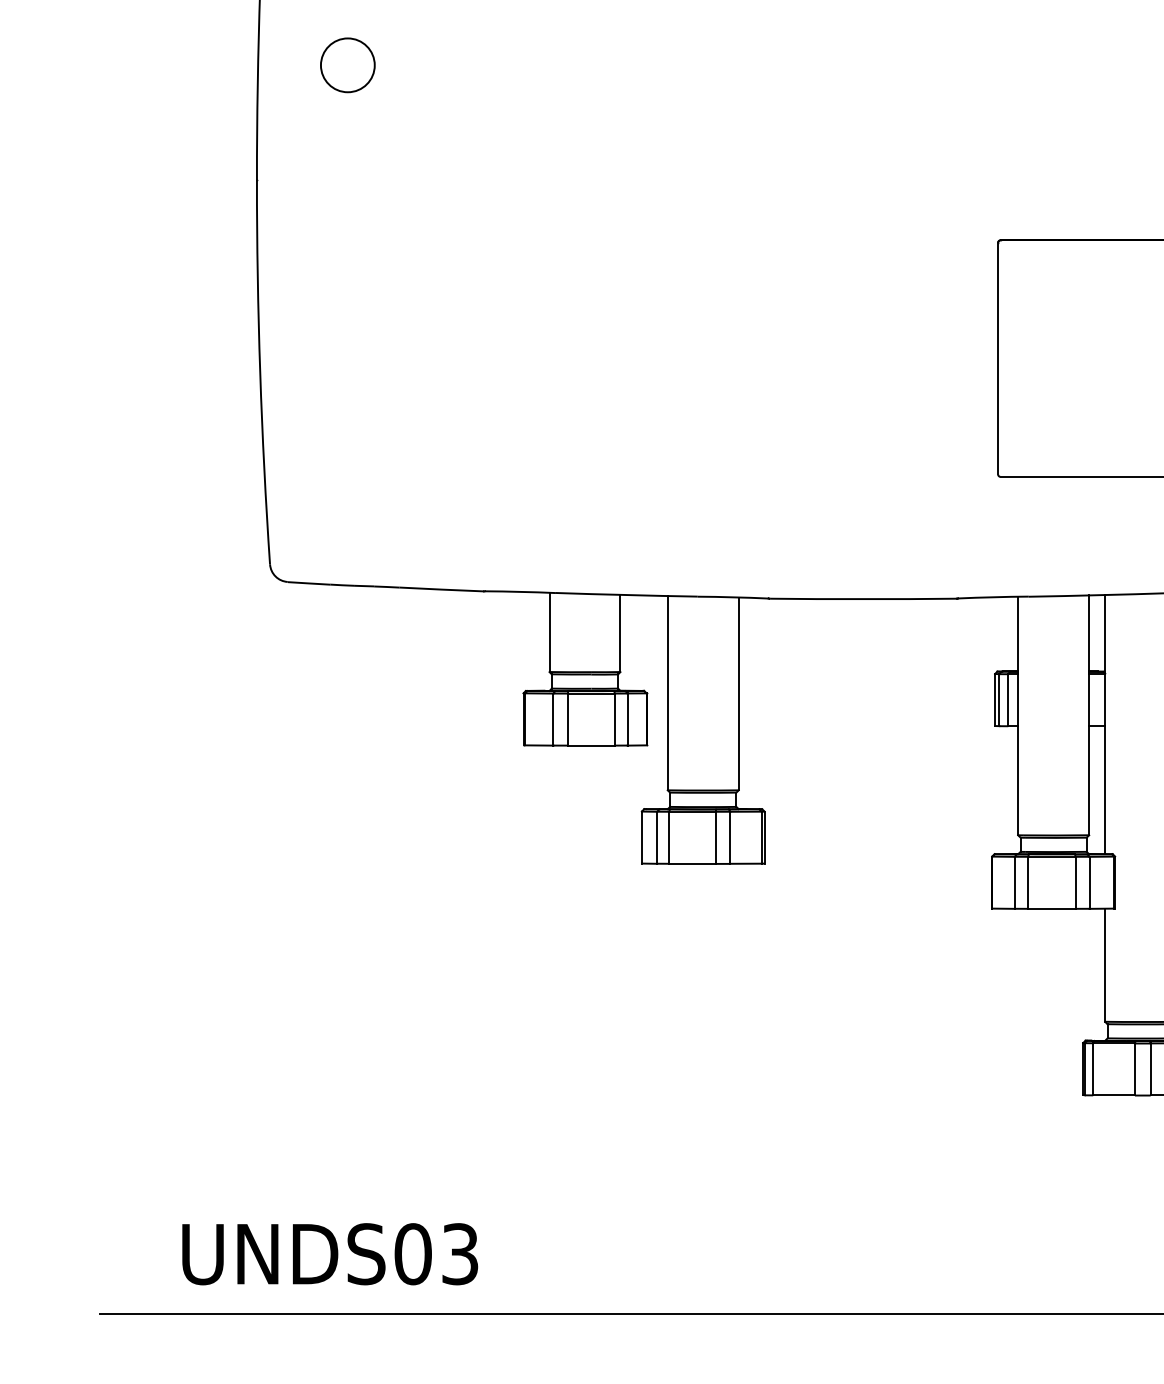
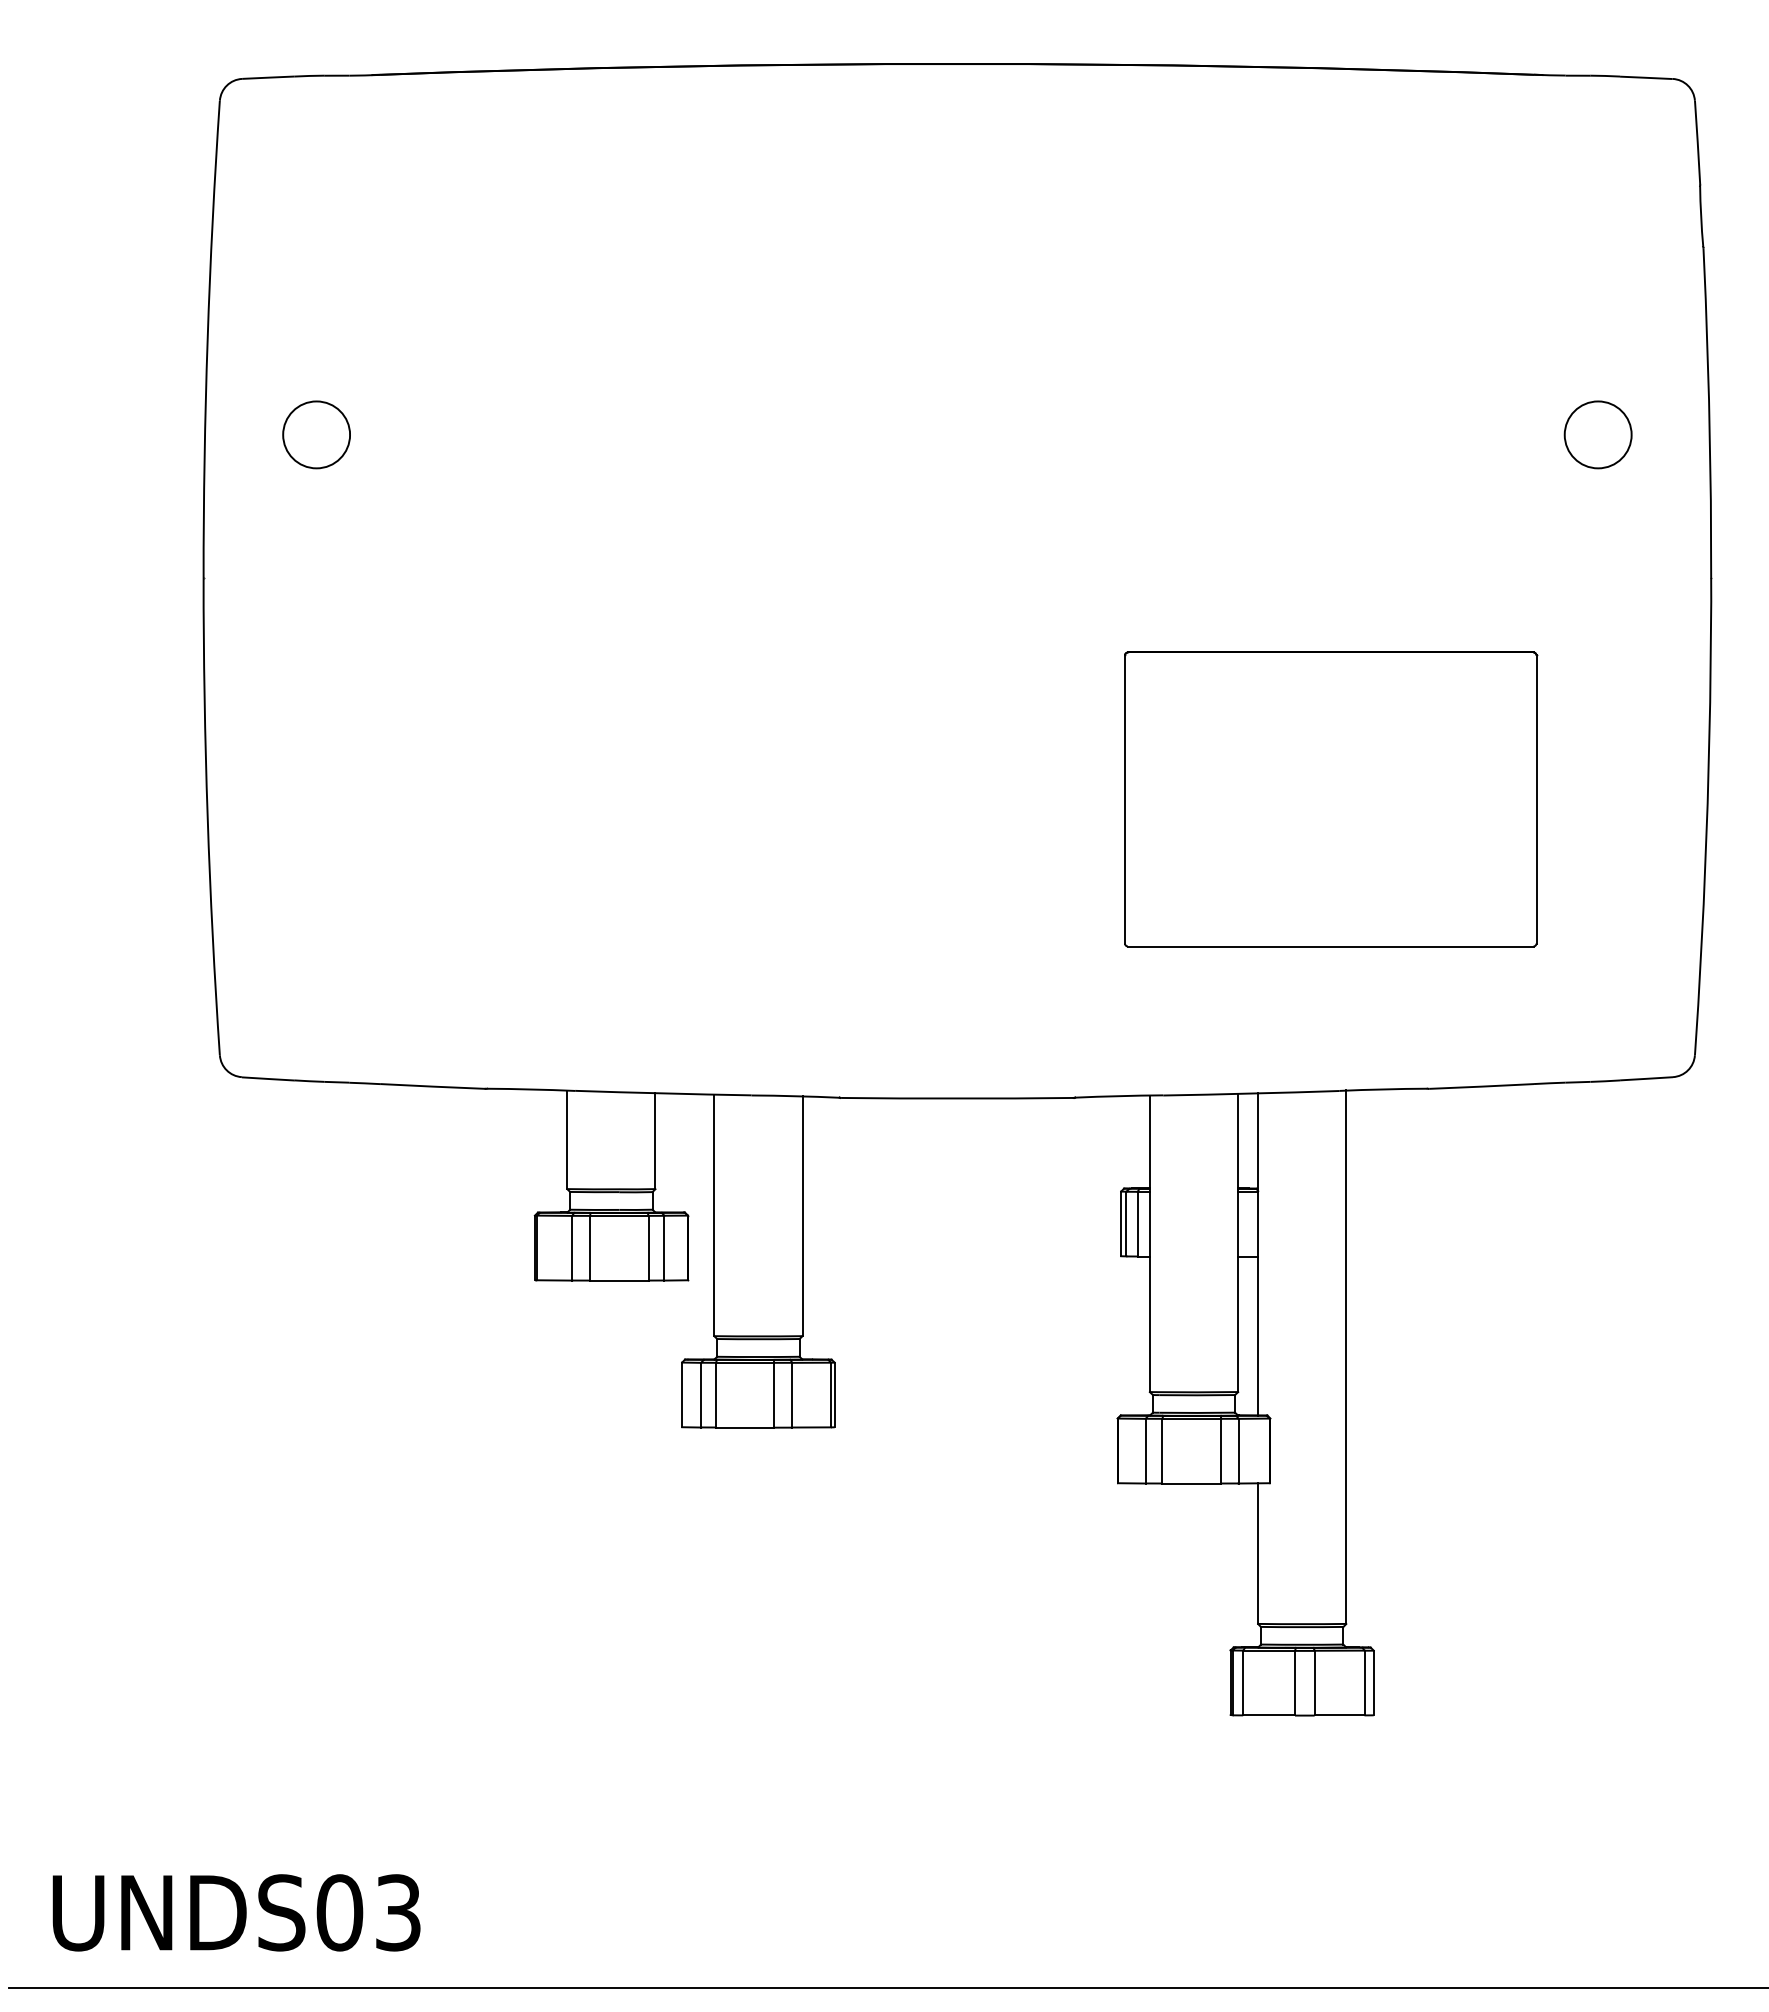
text: (330, 1253) -> (236, 1912), moved

